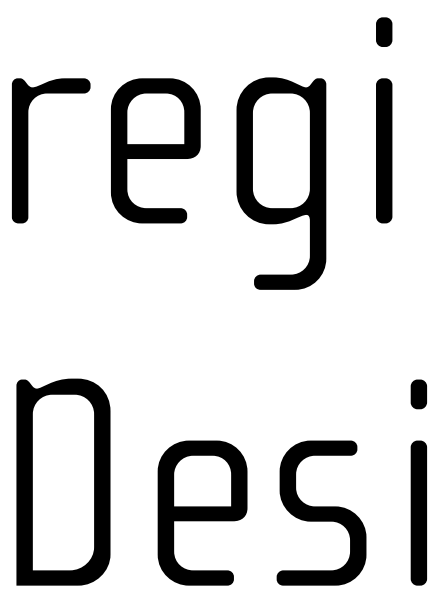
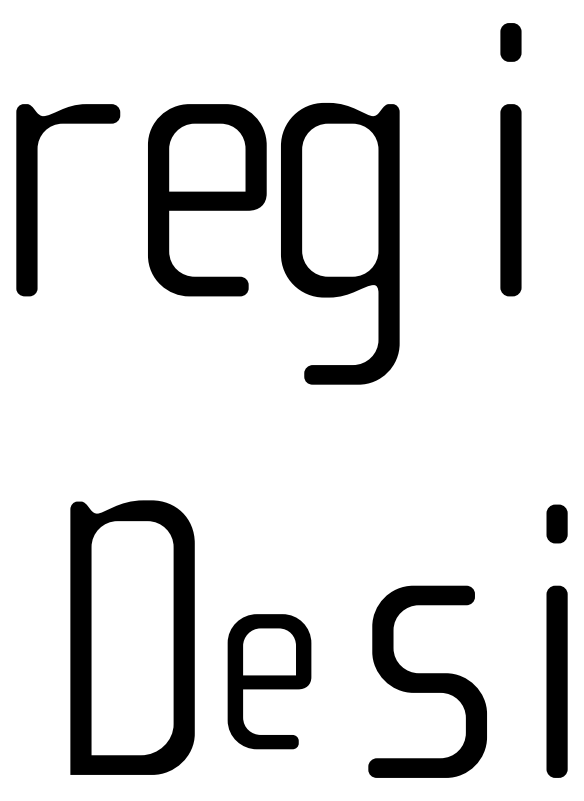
part: (281, 183) -> (340, 243), moved
part: (63, 482) -> (132, 637), moved
part: (202, 512) -> (269, 681), size x0.7

